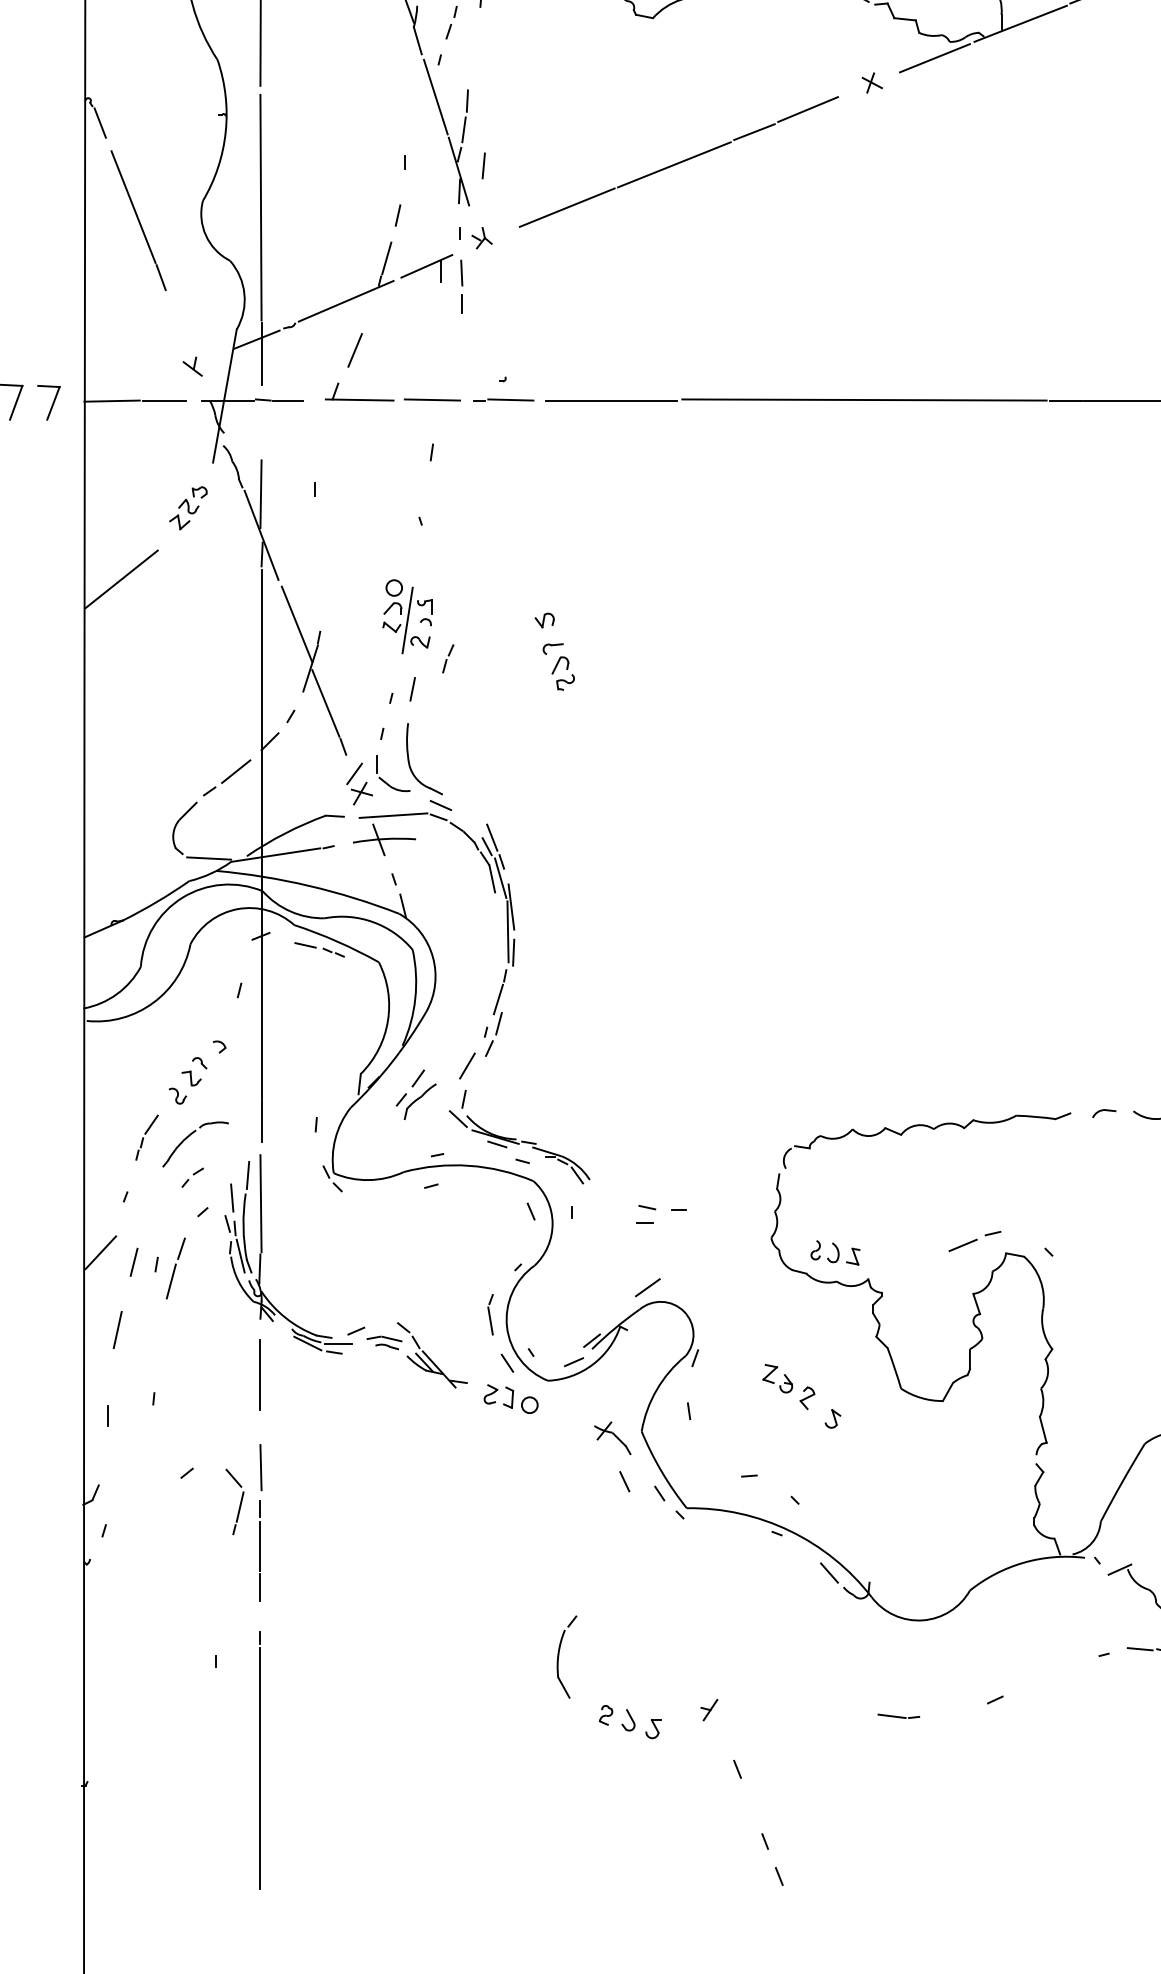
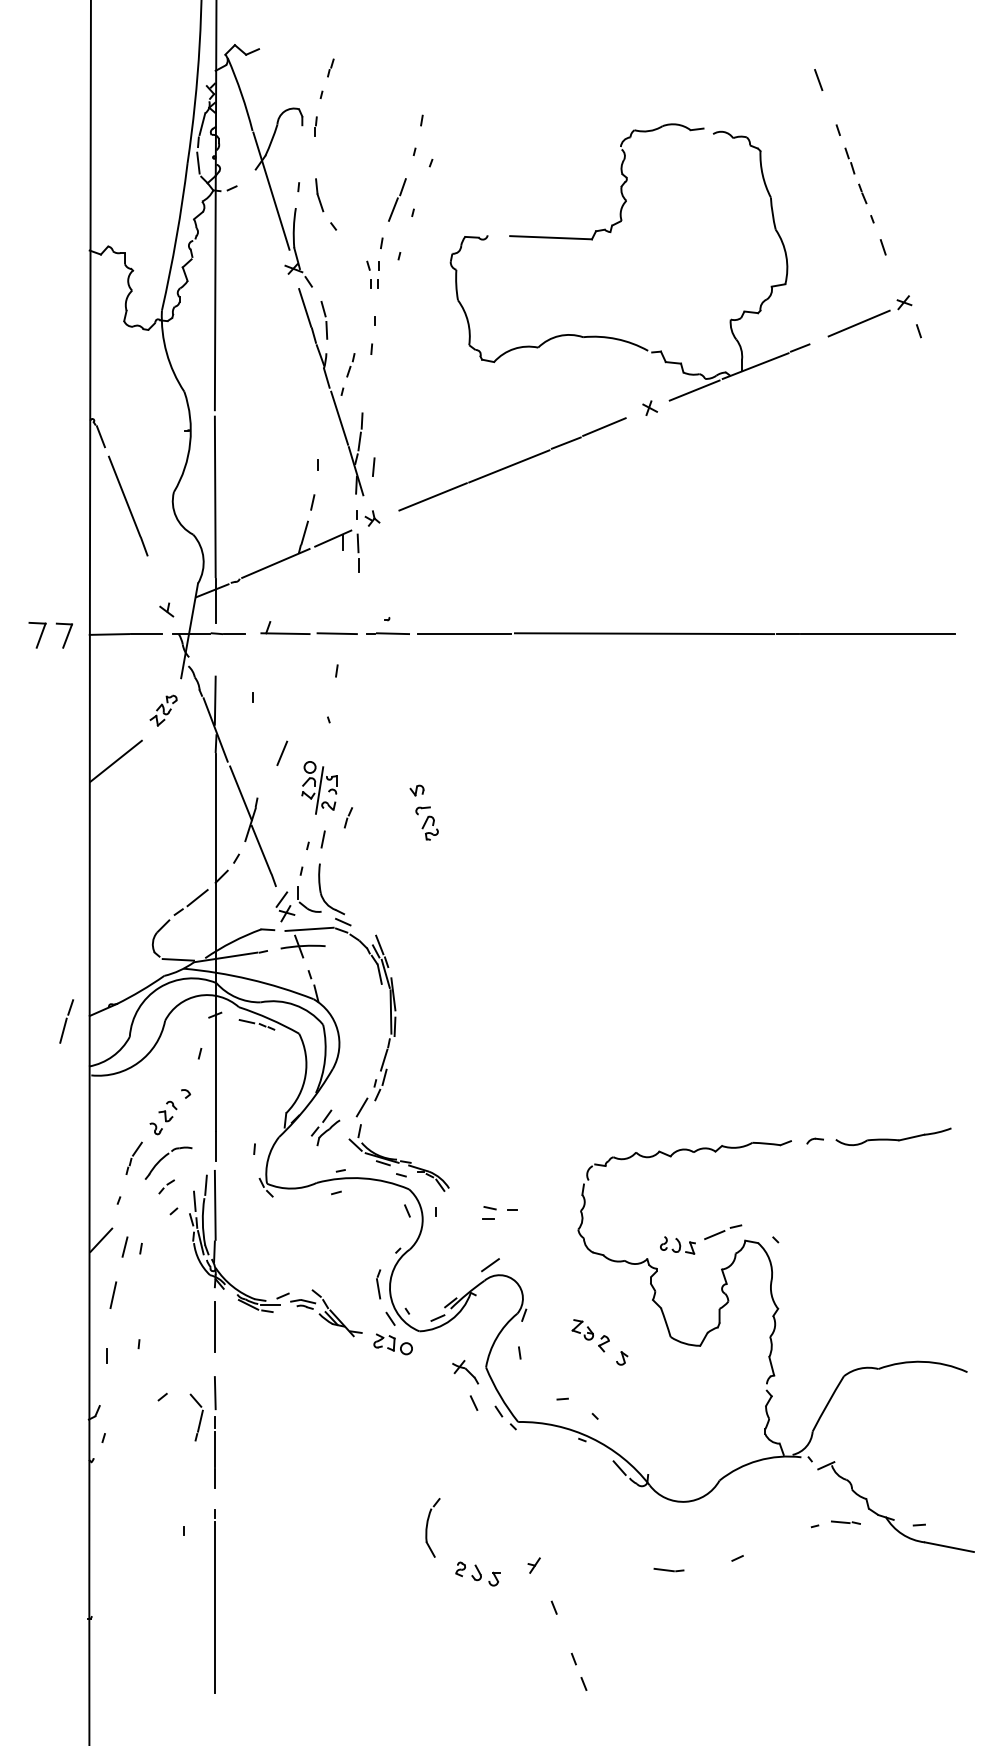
line: (355, 349) -> (282, 752), moved
part: (834, 1253) -> (677, 1245), moved
part: (175, 1268) -> (66, 1021), moved

